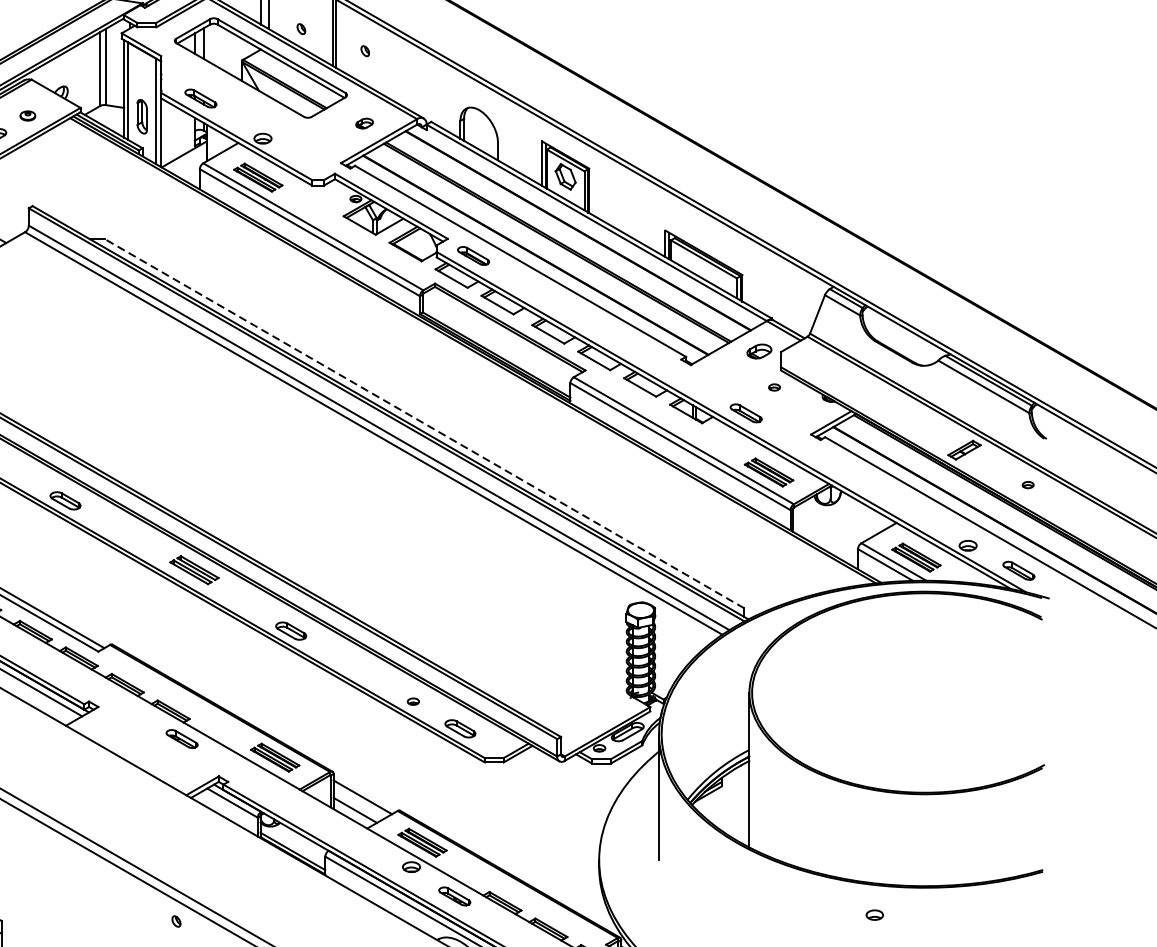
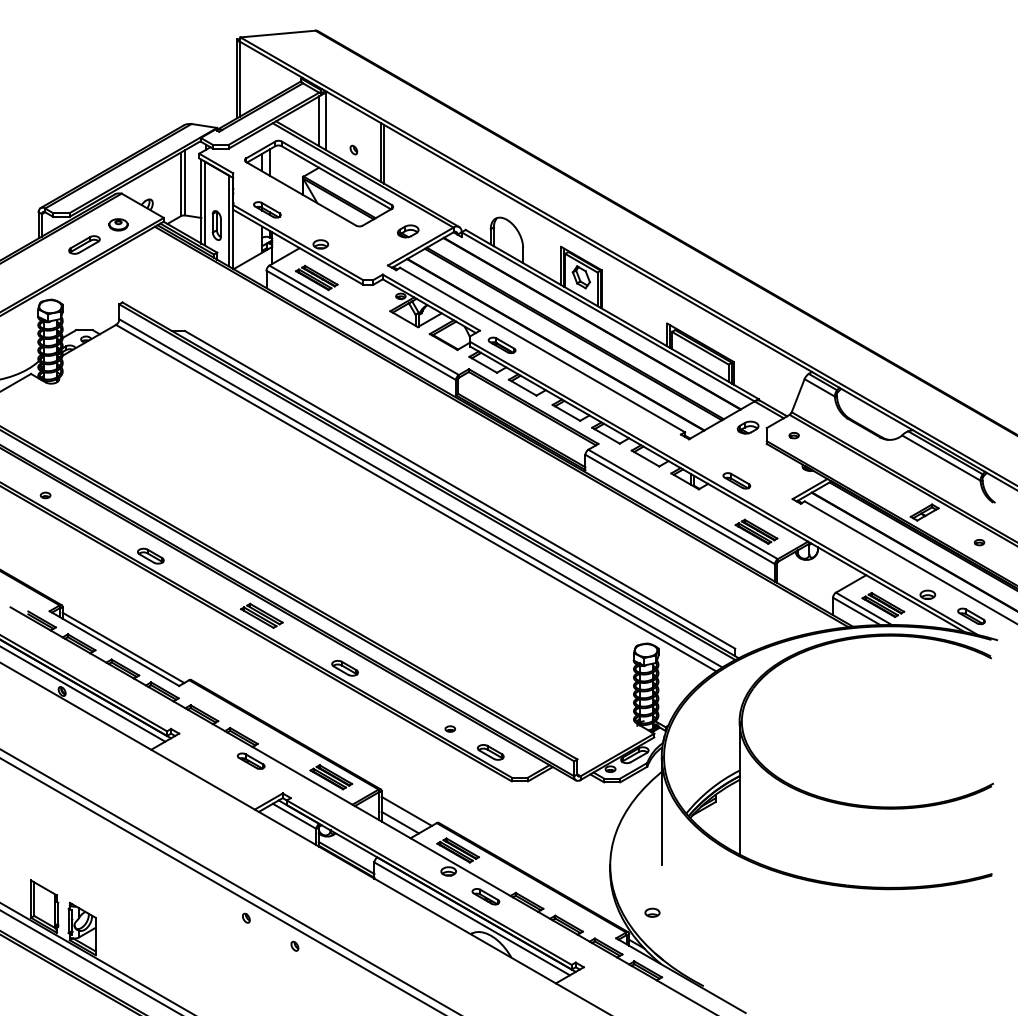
part: (364, 50) -> (408, 168), removed
part: (27, 115) -> (118, 224), size x1.43
part: (364, 123) -> (408, 231), size x1.43
part: (773, 387) -> (793, 435), moved
line: (425, 423) -> (460, 489), dashed -> solid
part: (874, 914) -> (652, 912), moved

